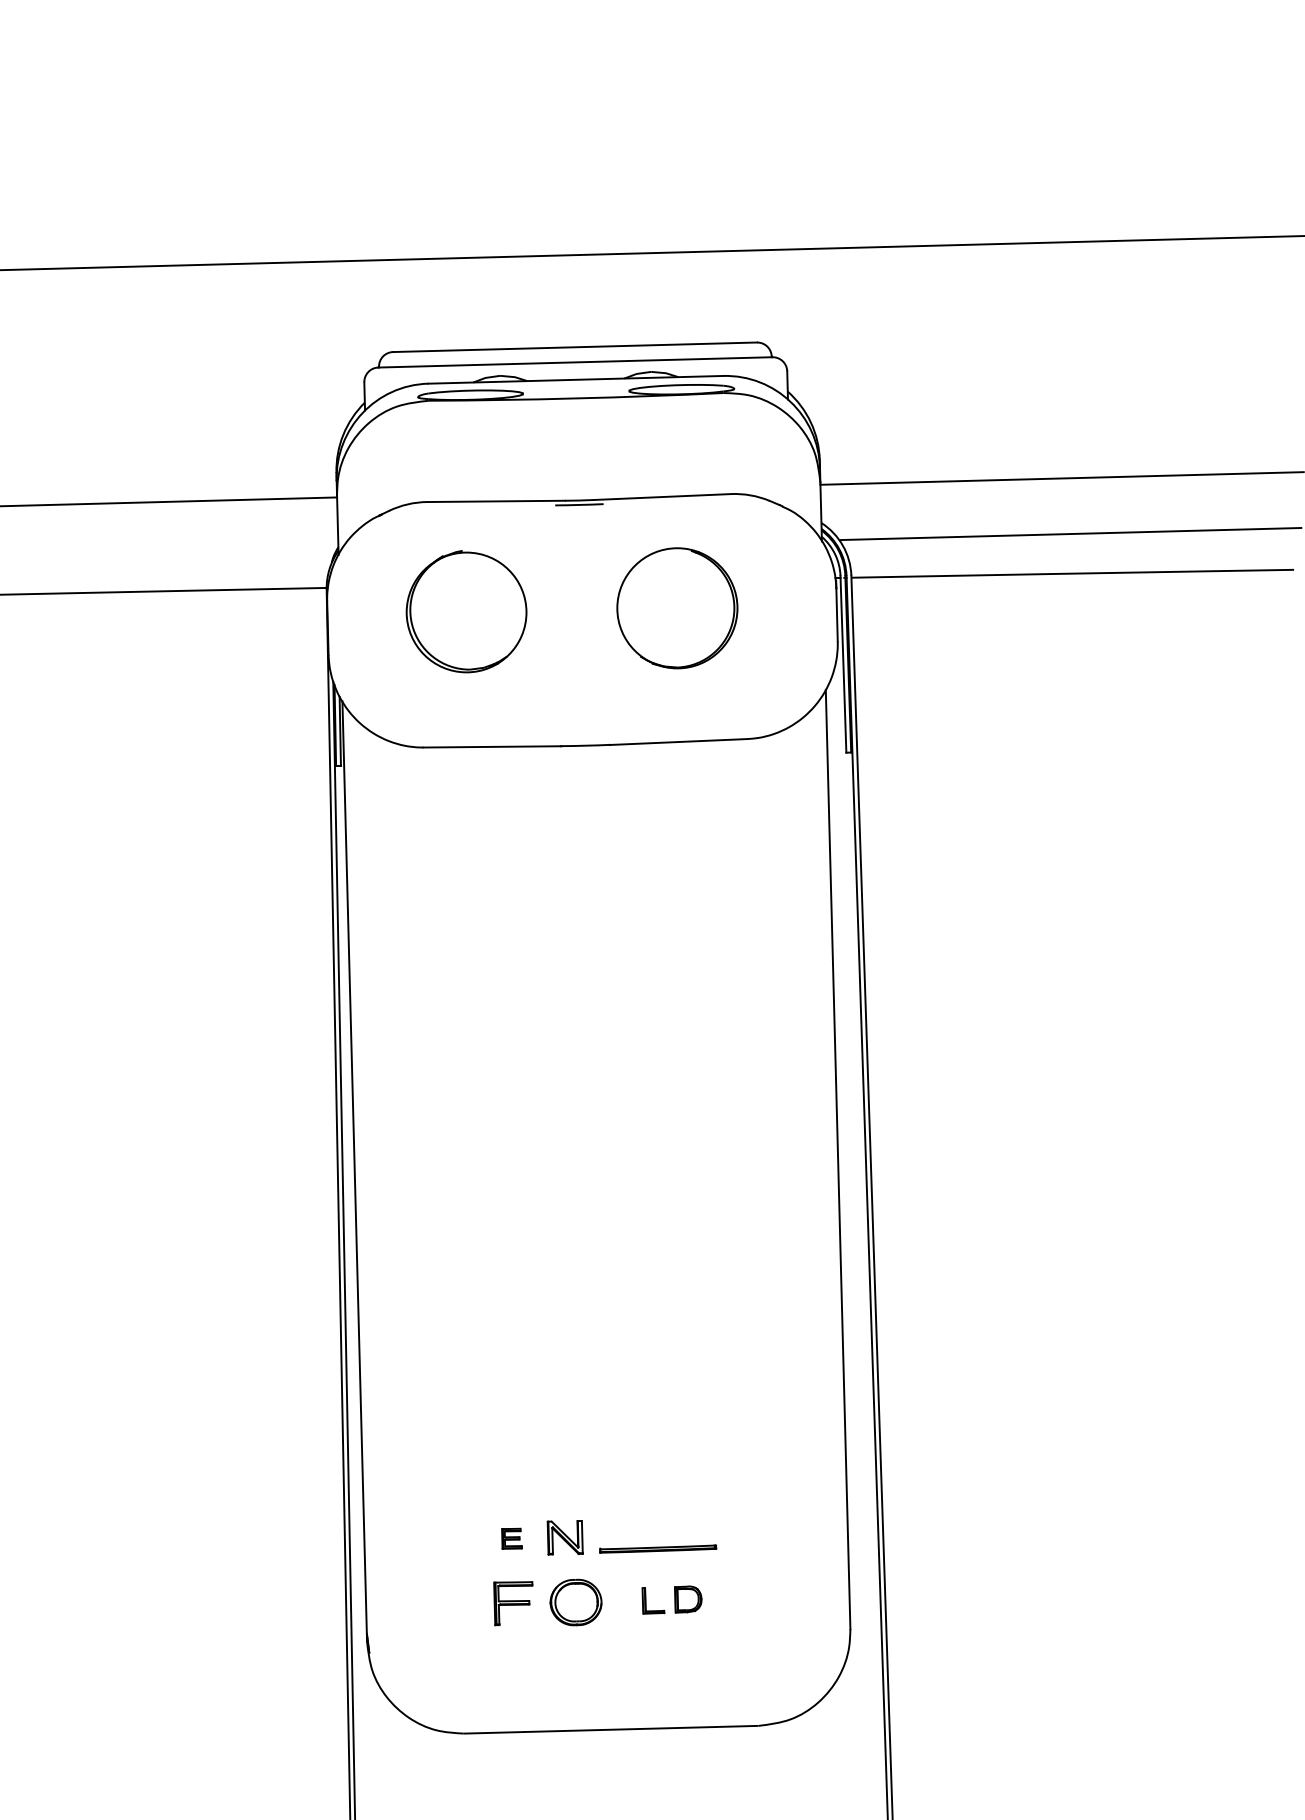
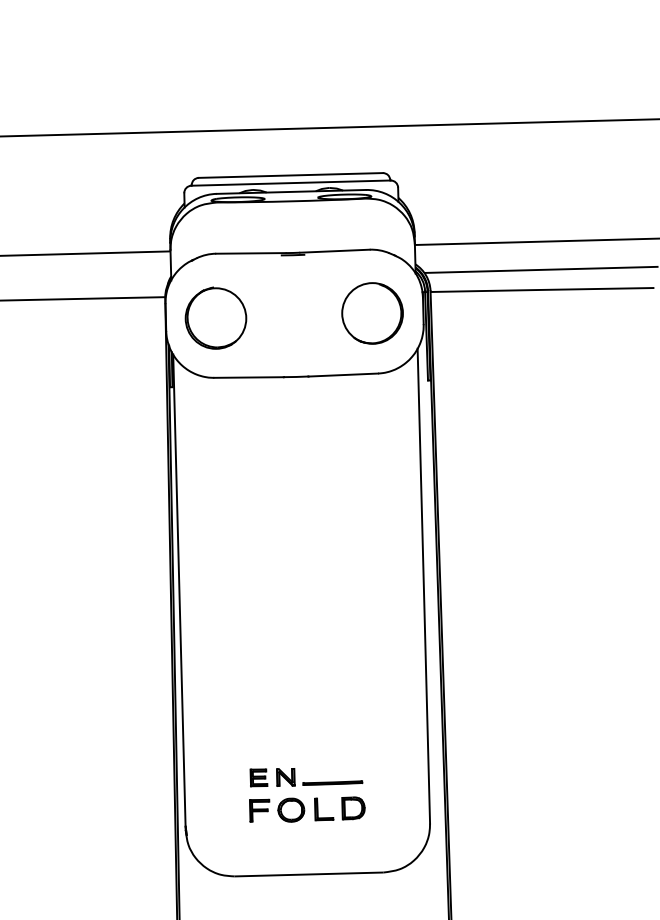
circle: (677, 608) -> (372, 313), moved
part: (465, 610) -> (215, 317), moved
part: (511, 1537) -> (258, 777), size x1.67
part: (671, 1599) -> (339, 808), size x1.67

